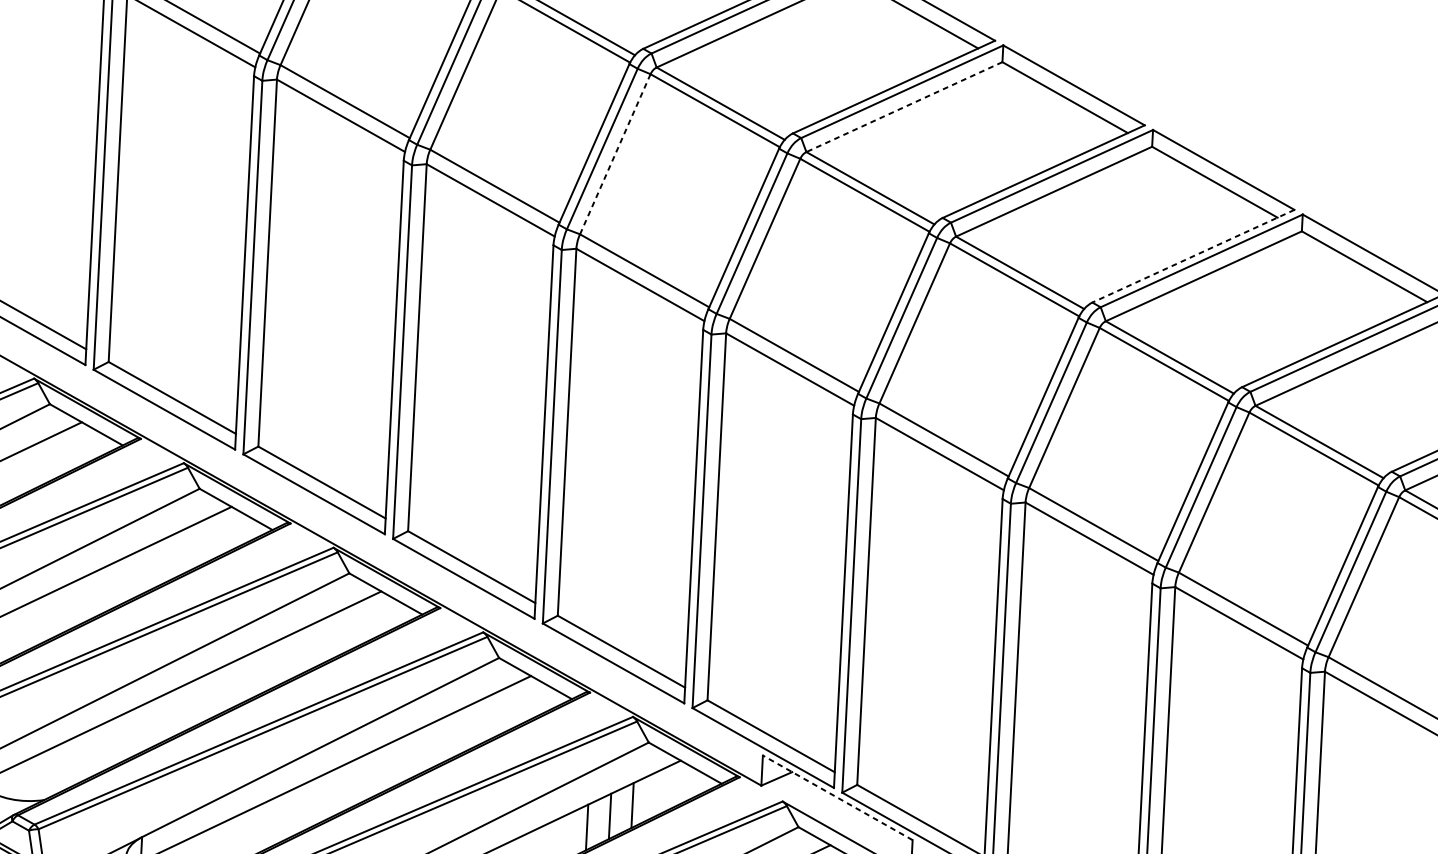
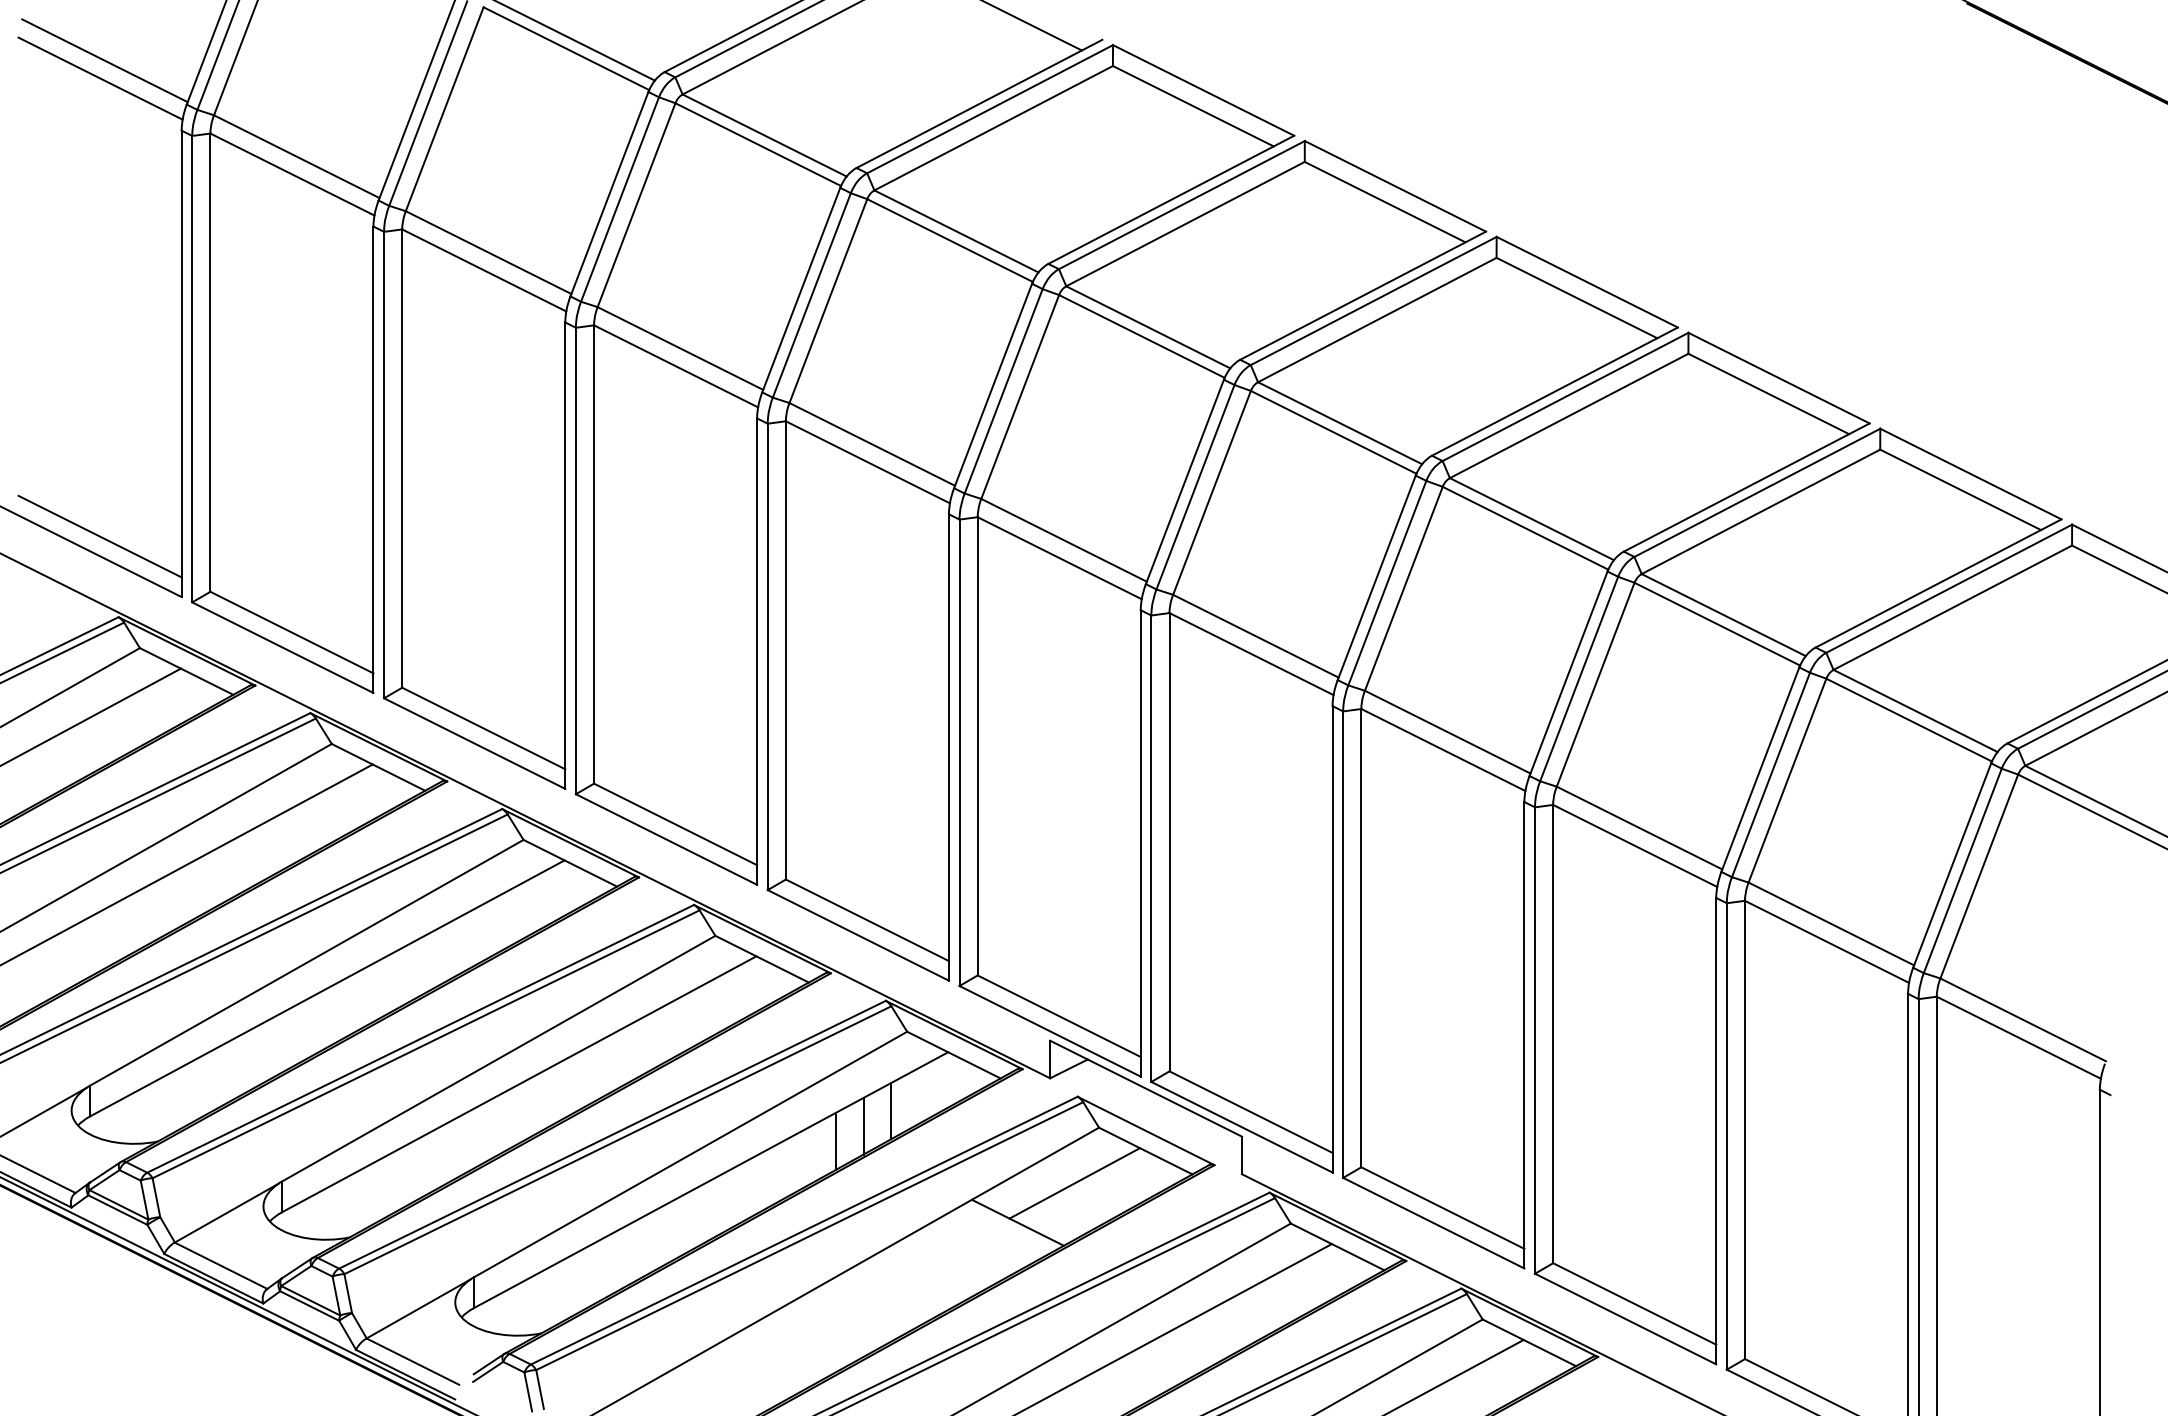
line: (904, 107) -> (1185, 224), dashed -> solid
line: (615, 154) -> (828, 301), dashed -> solid
line: (1193, 256) -> (1554, 391), dashed -> solid
line: (837, 797) -> (1145, 1088), dashed -> solid

